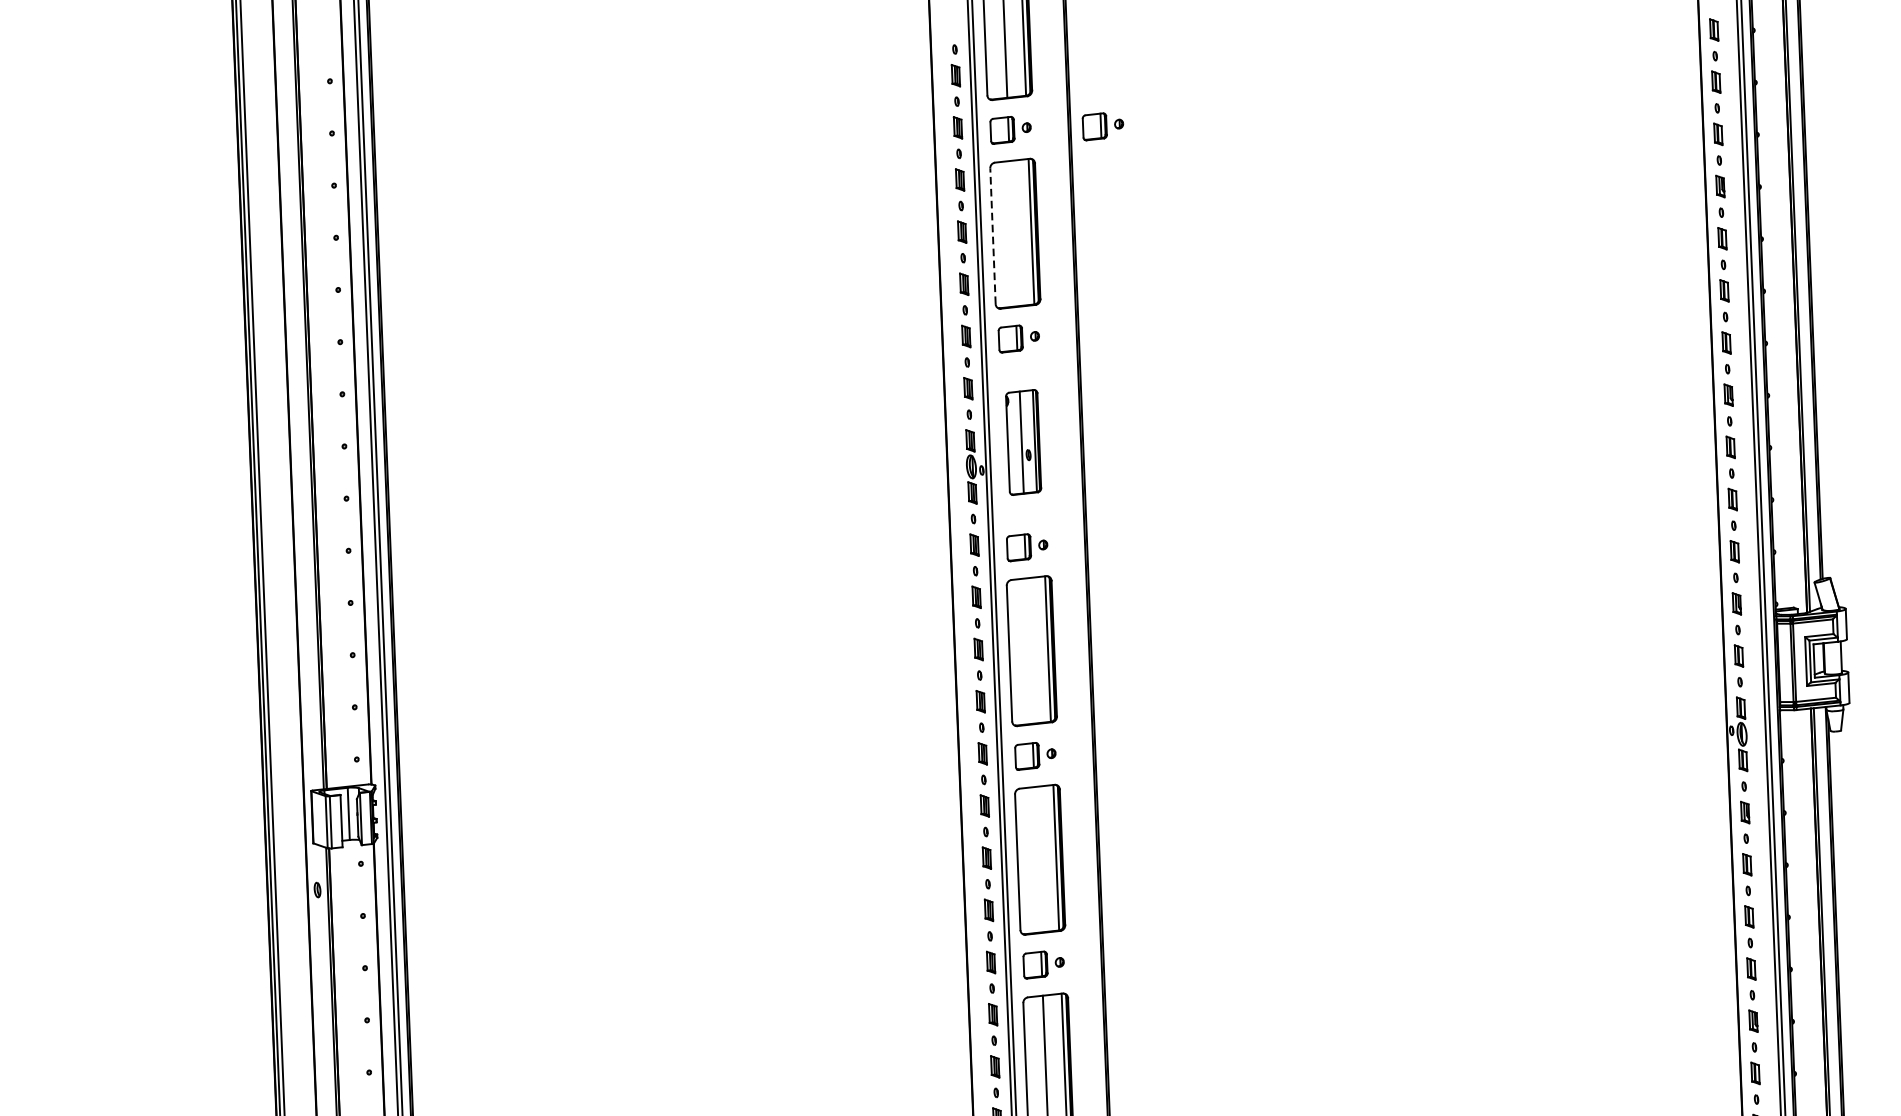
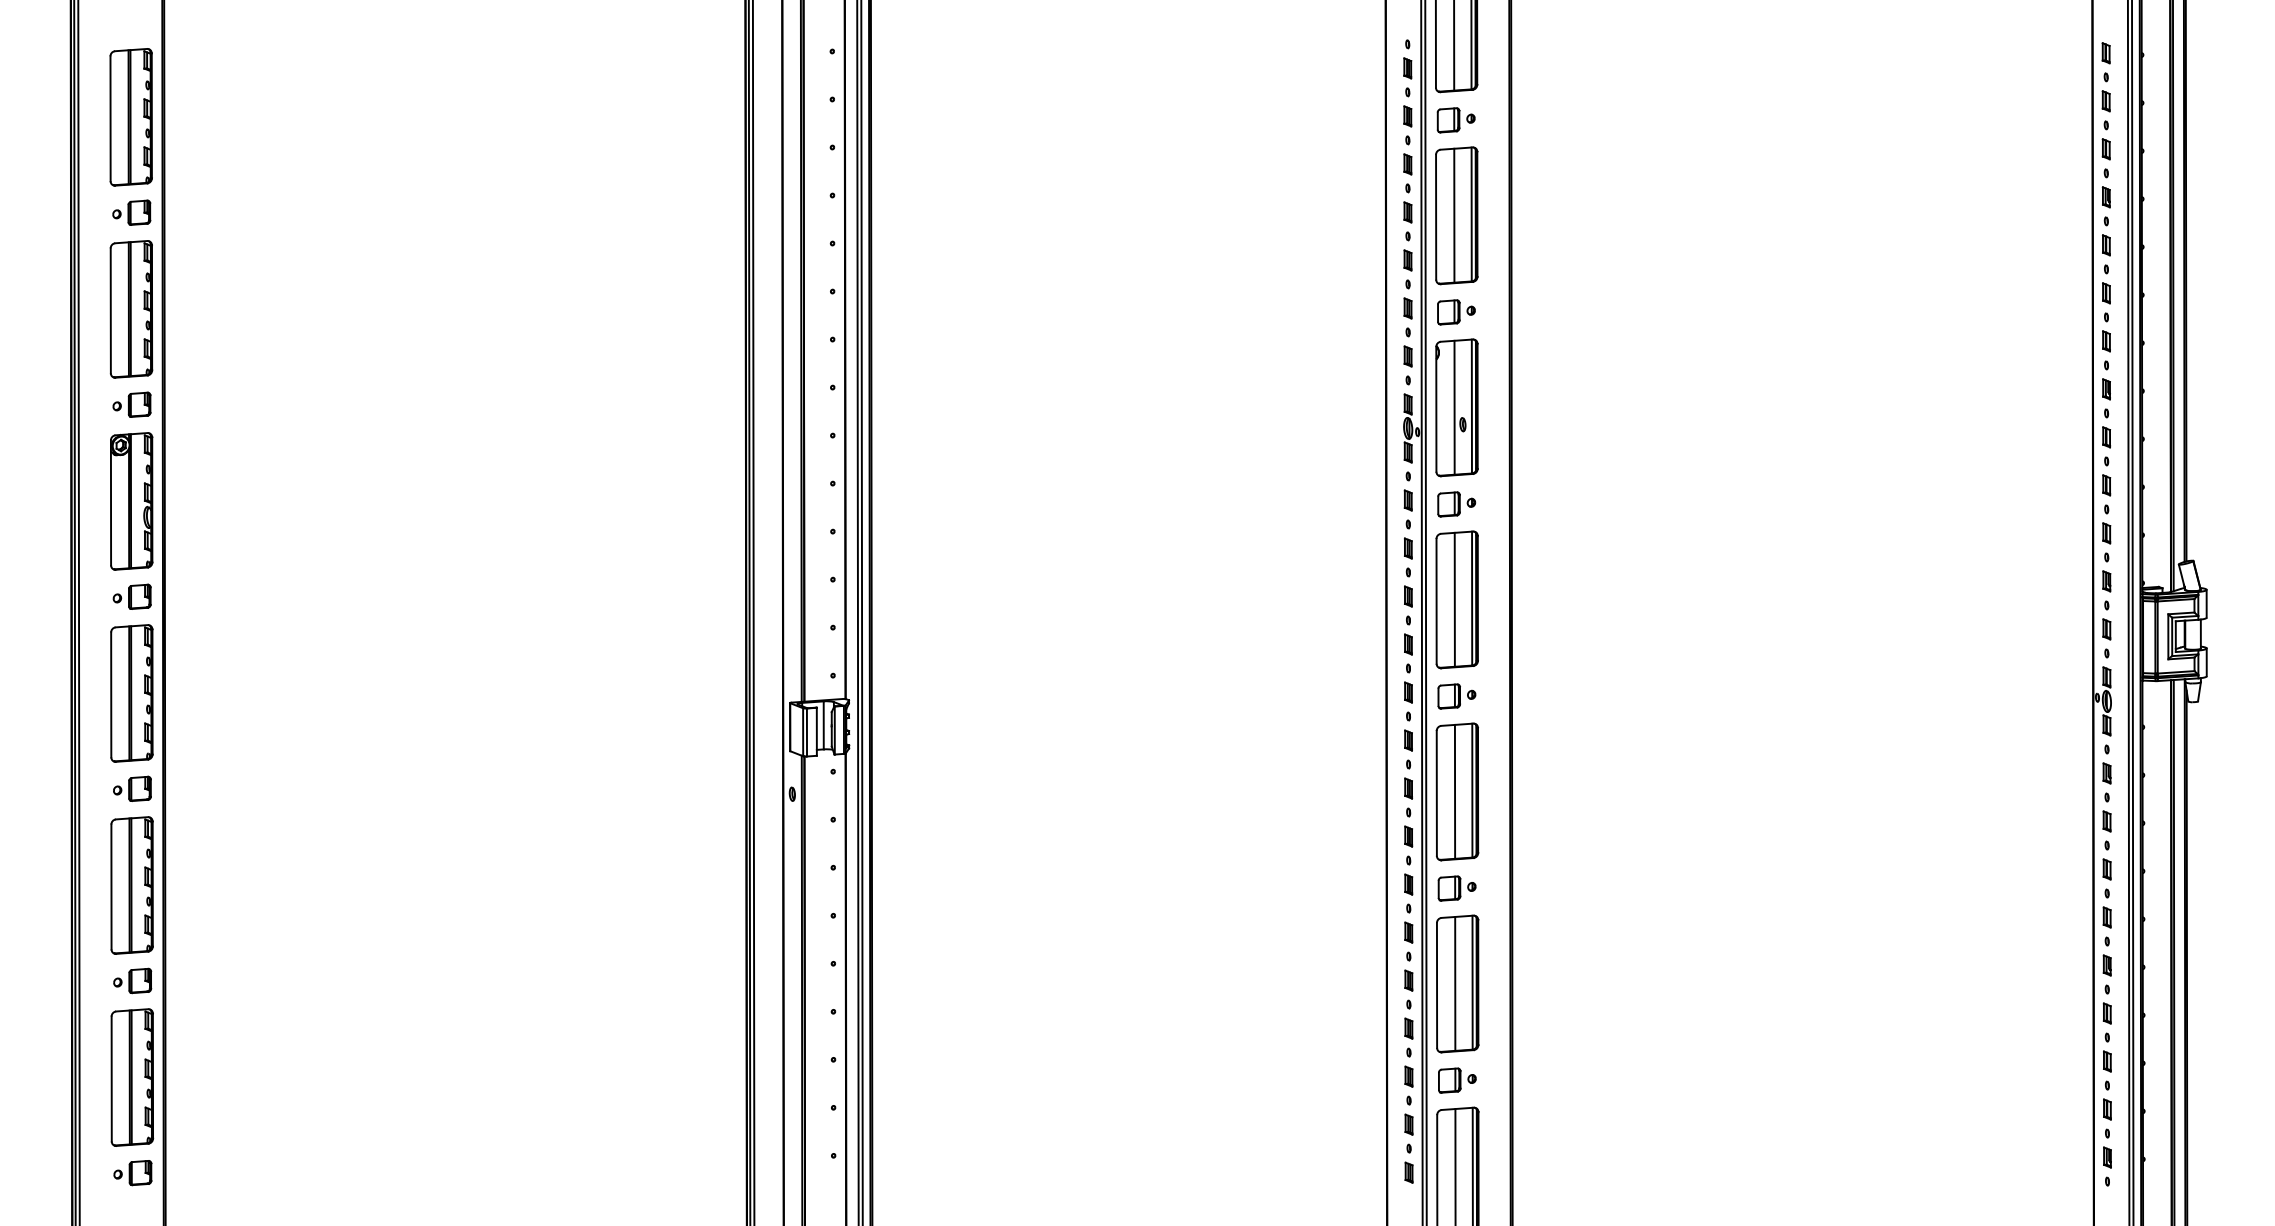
part: (1102, 126) -> (1540, 120), removed
line: (1012, 233) -> (1454, 215), added
line: (993, 235) -> (1436, 216), dashed -> solid
part: (1023, 442) -> (1456, 407), size x1.43
line: (1028, 650) -> (1454, 599), added
line: (1036, 859) -> (1454, 791), added

